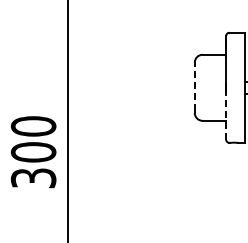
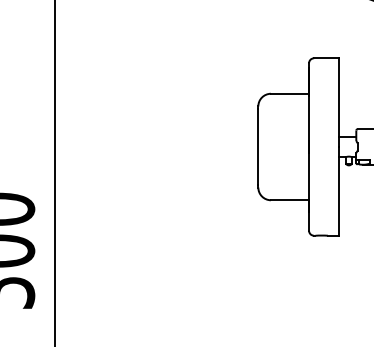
line: (194, 87) -> (257, 146), dashed -> solid
line: (226, 113) -> (309, 188), dashed -> solid

